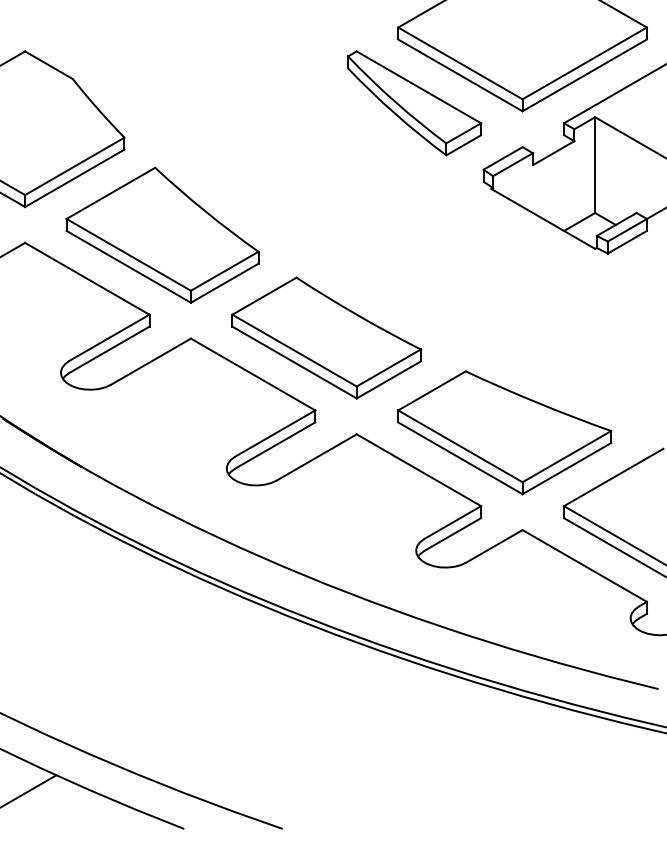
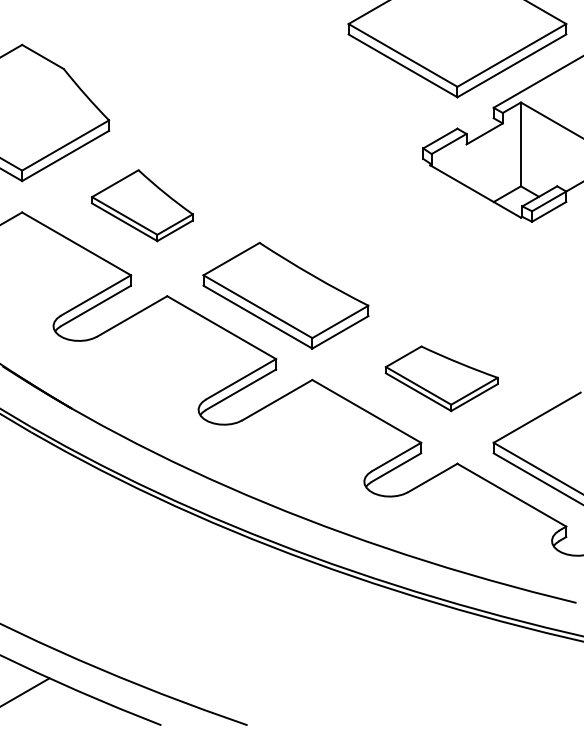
part: (414, 102) -> (362, 89), removed
part: (162, 234) -> (142, 205), size x0.6
part: (504, 432) -> (441, 378), size x0.6

